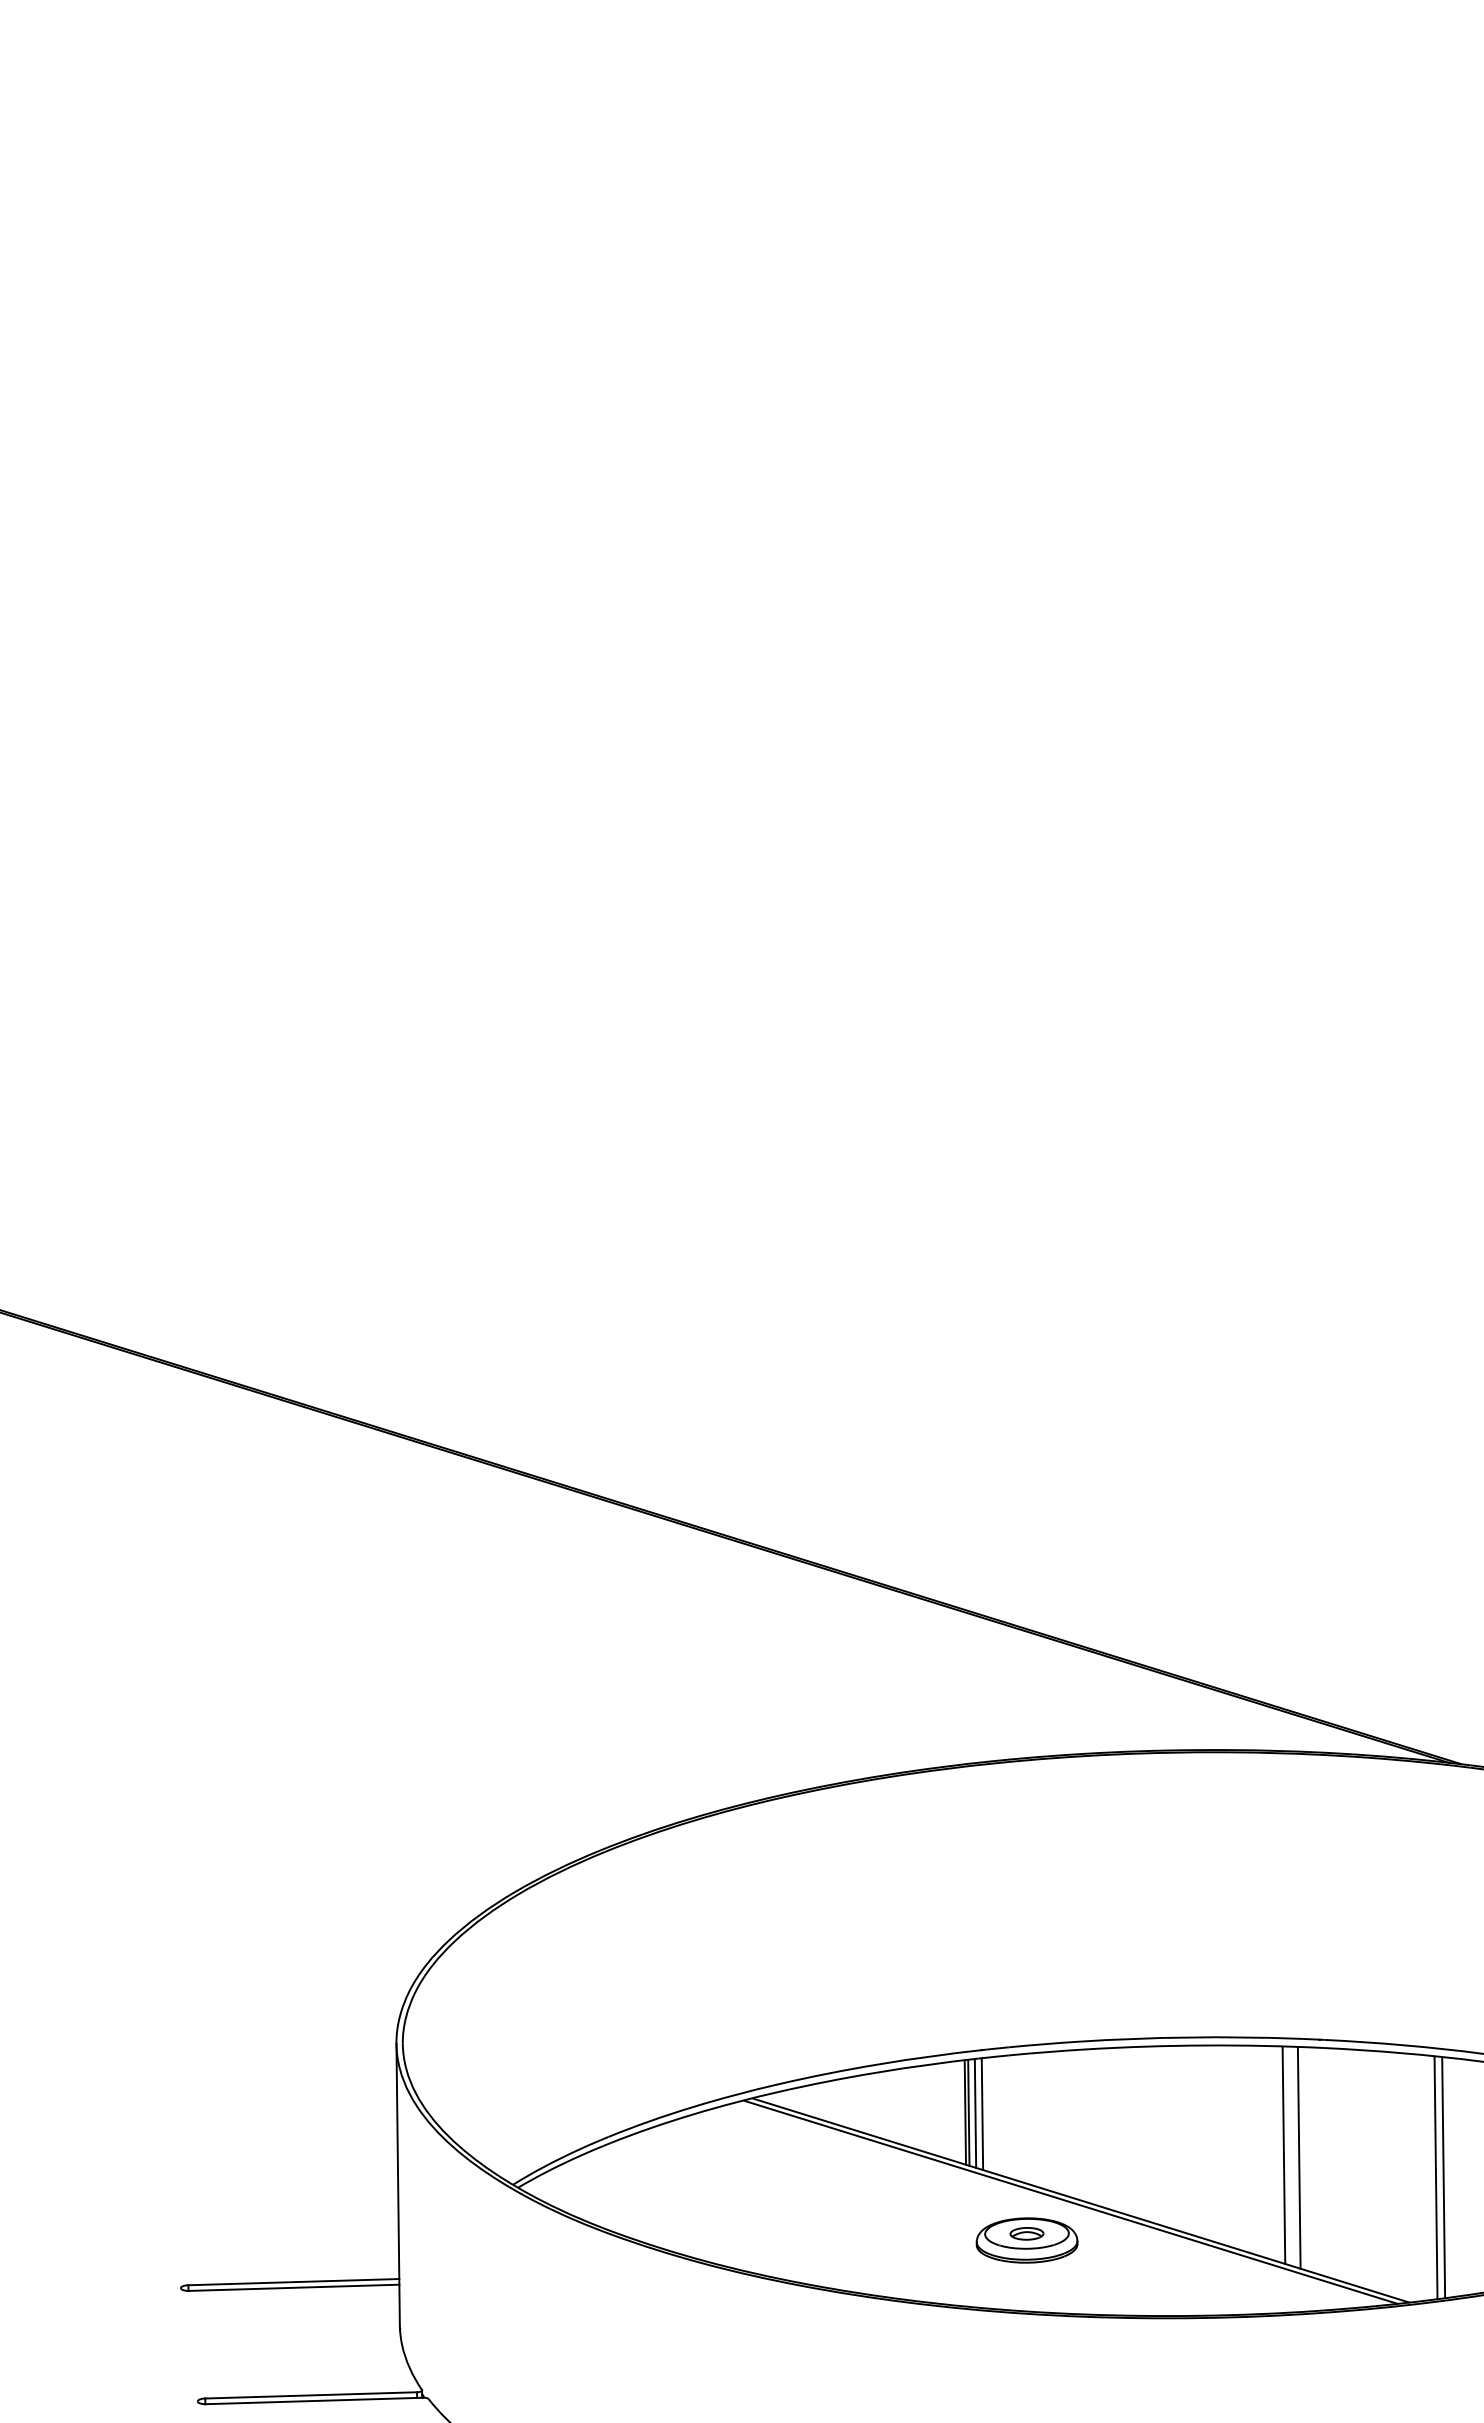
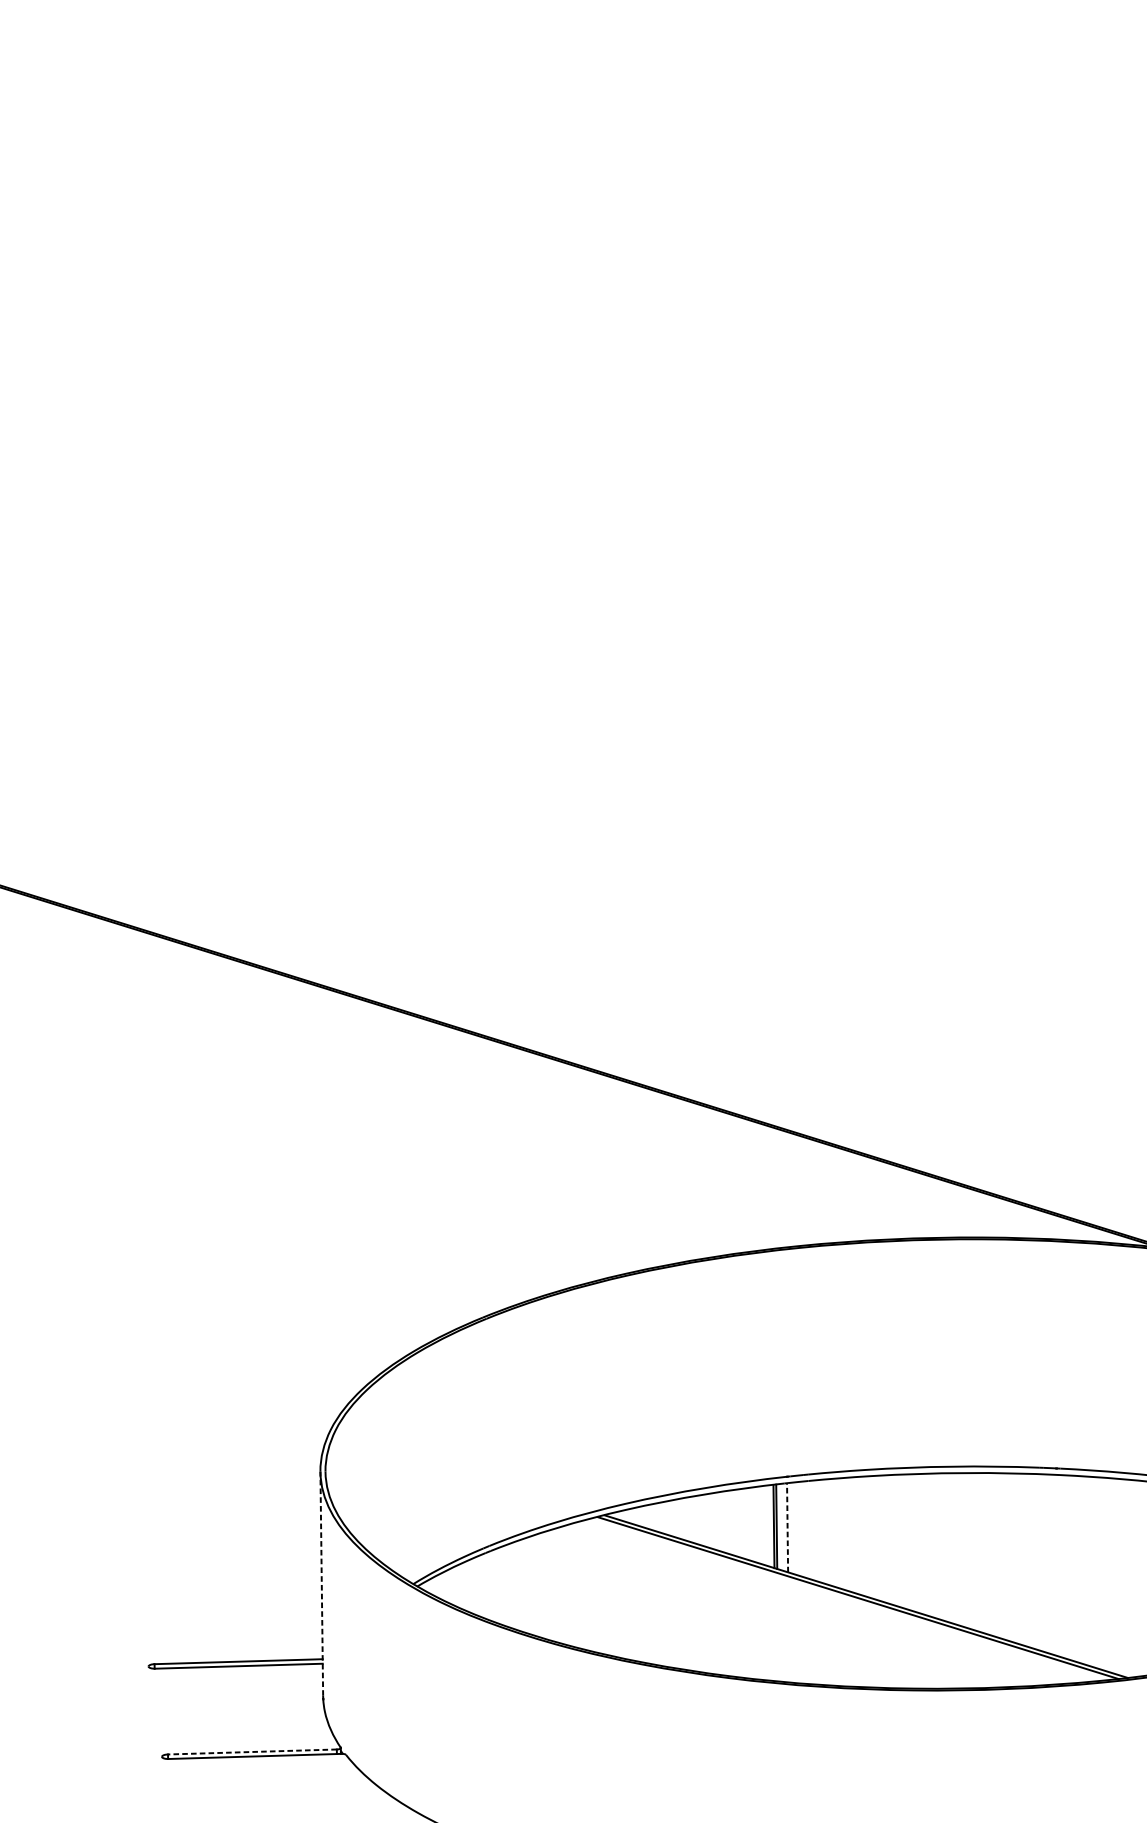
line: (975, 2113) -> (782, 1527), removed
line: (982, 2114) -> (787, 1528), solid -> dashed
line: (1283, 2154) -> (1027, 1559), removed
line: (1298, 2157) -> (1039, 1562), removed
line: (398, 2184) -> (322, 1583), solid -> dashed
part: (1026, 2240) -> (822, 1628), removed
line: (311, 2395) -> (252, 1752), solid -> dashed

